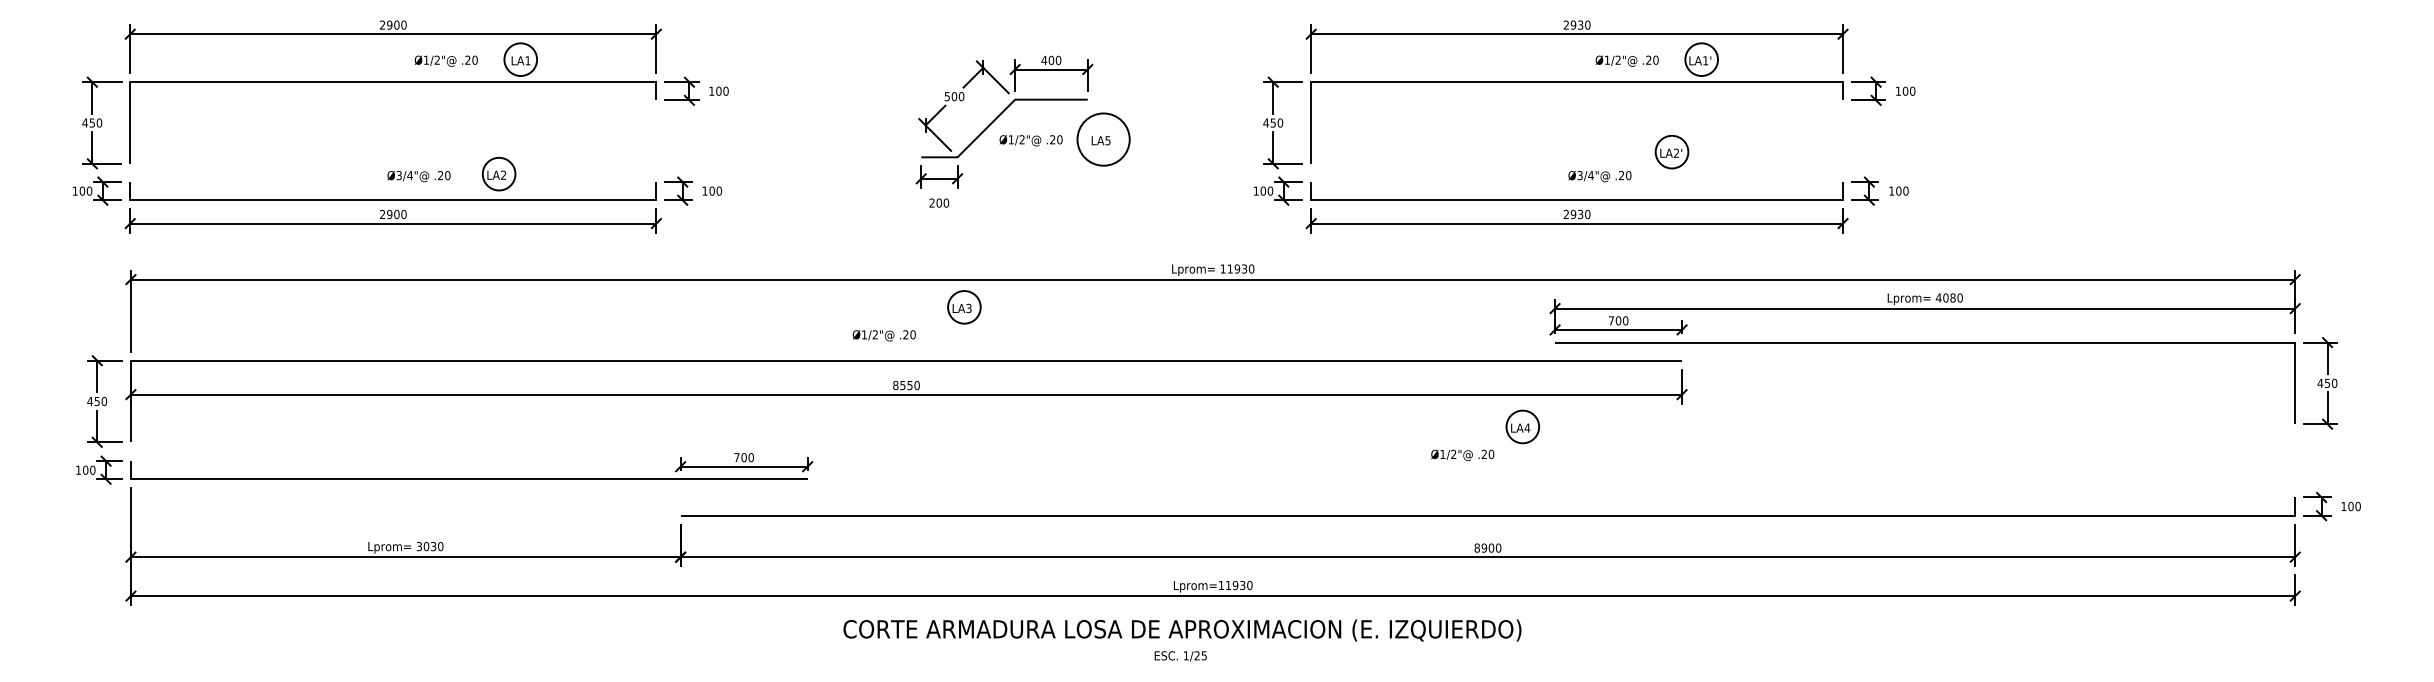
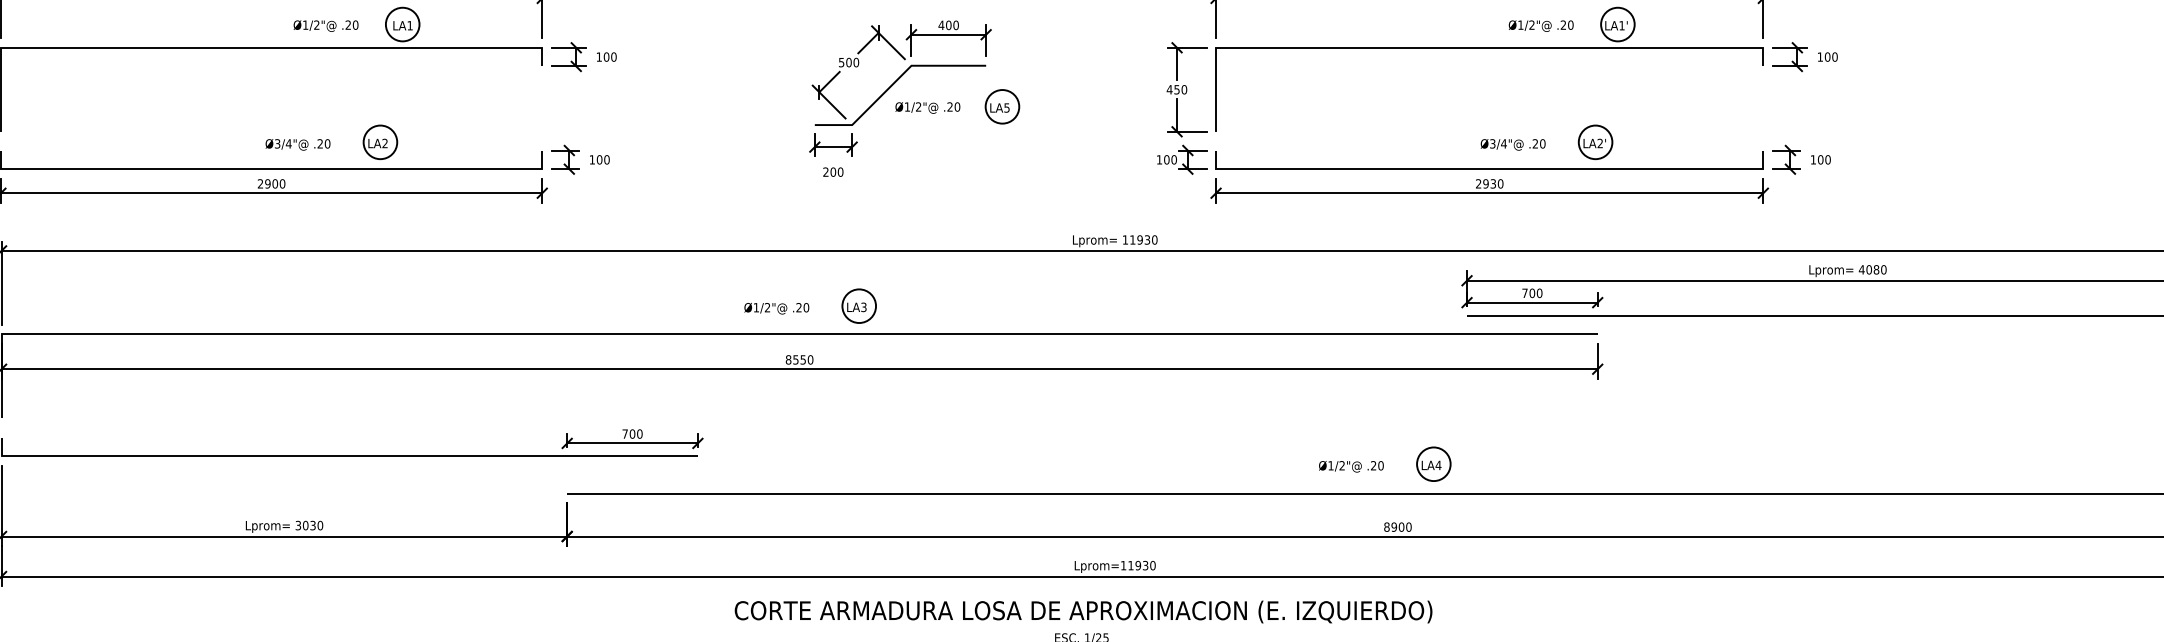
circle: (1103, 139) -> (1002, 106), size x0.62
part: (1671, 151) -> (1595, 141), moved
part: (964, 307) -> (859, 306), moved
part: (1522, 426) -> (1433, 463), moved
text: (1462, 455) -> (1351, 466), moved

